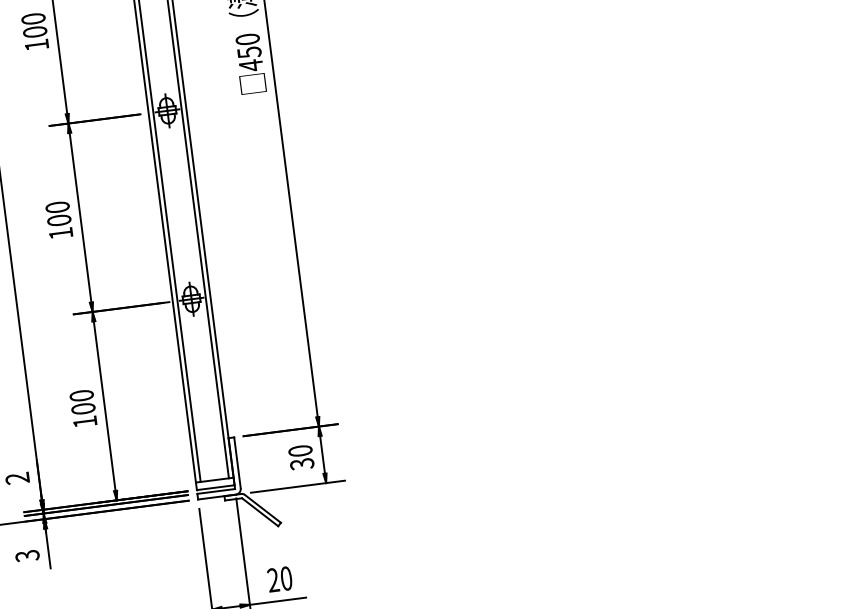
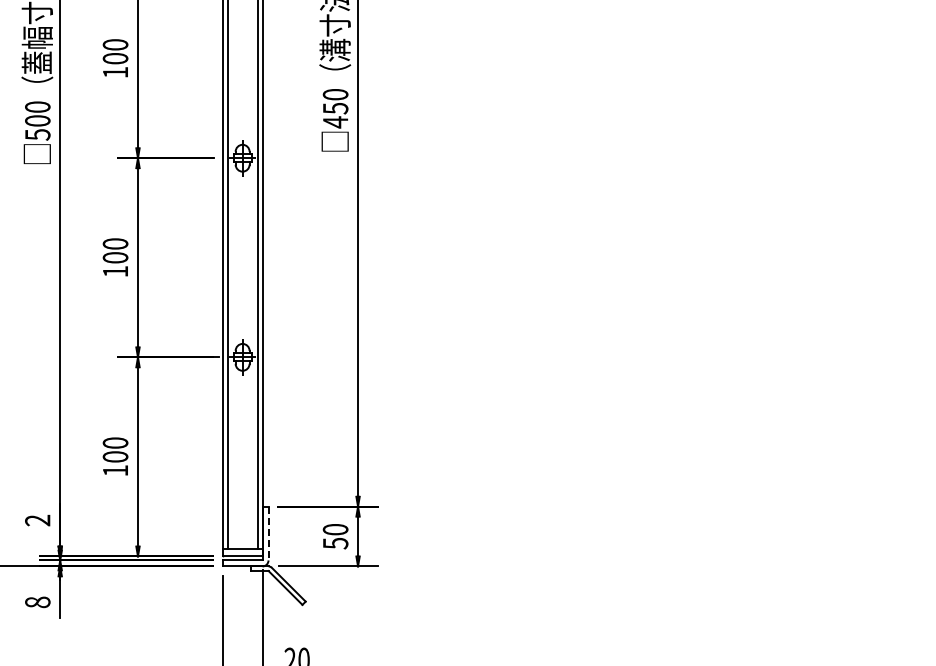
line: (237, 462) -> (268, 533), solid -> dashed
text: (301, 464) -> (334, 543), 30 -> 50
text: (27, 556) -> (37, 602), 3 -> 8

